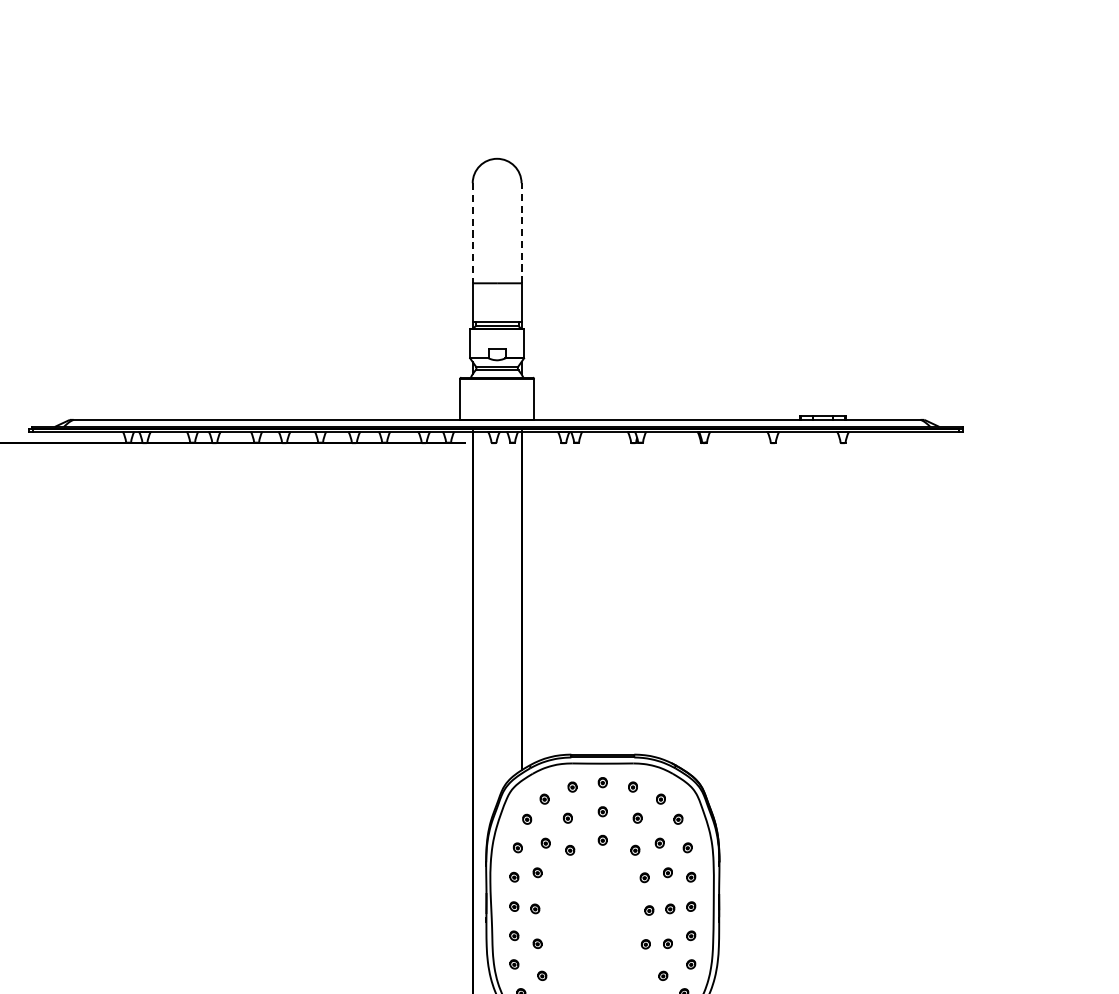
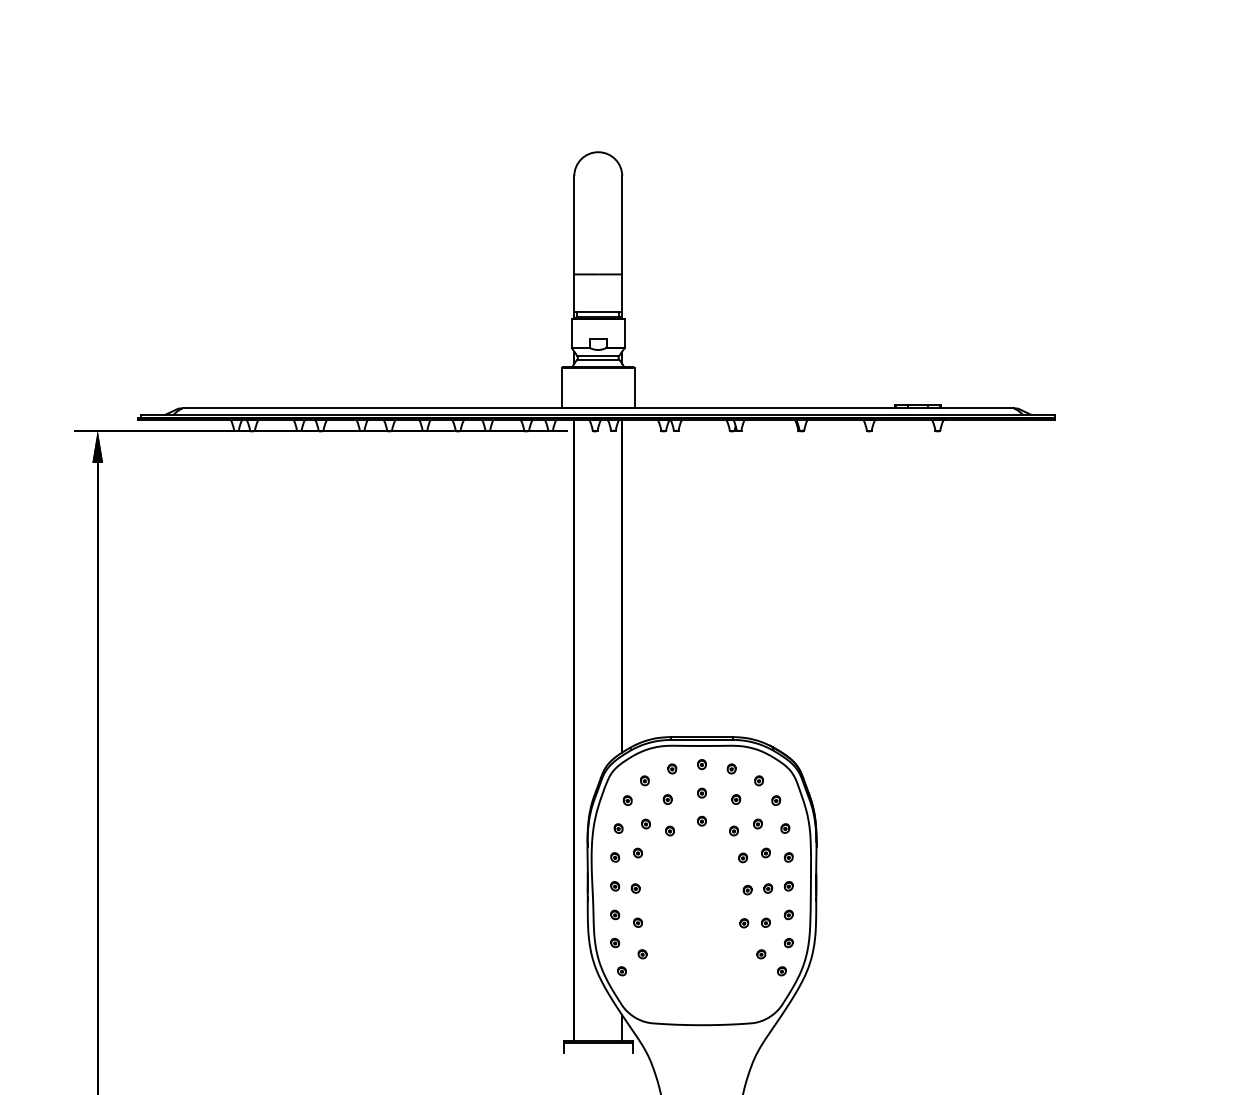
line: (521, 232) -> (622, 224), dashed -> solid
line: (472, 233) -> (574, 225), dashed -> solid

